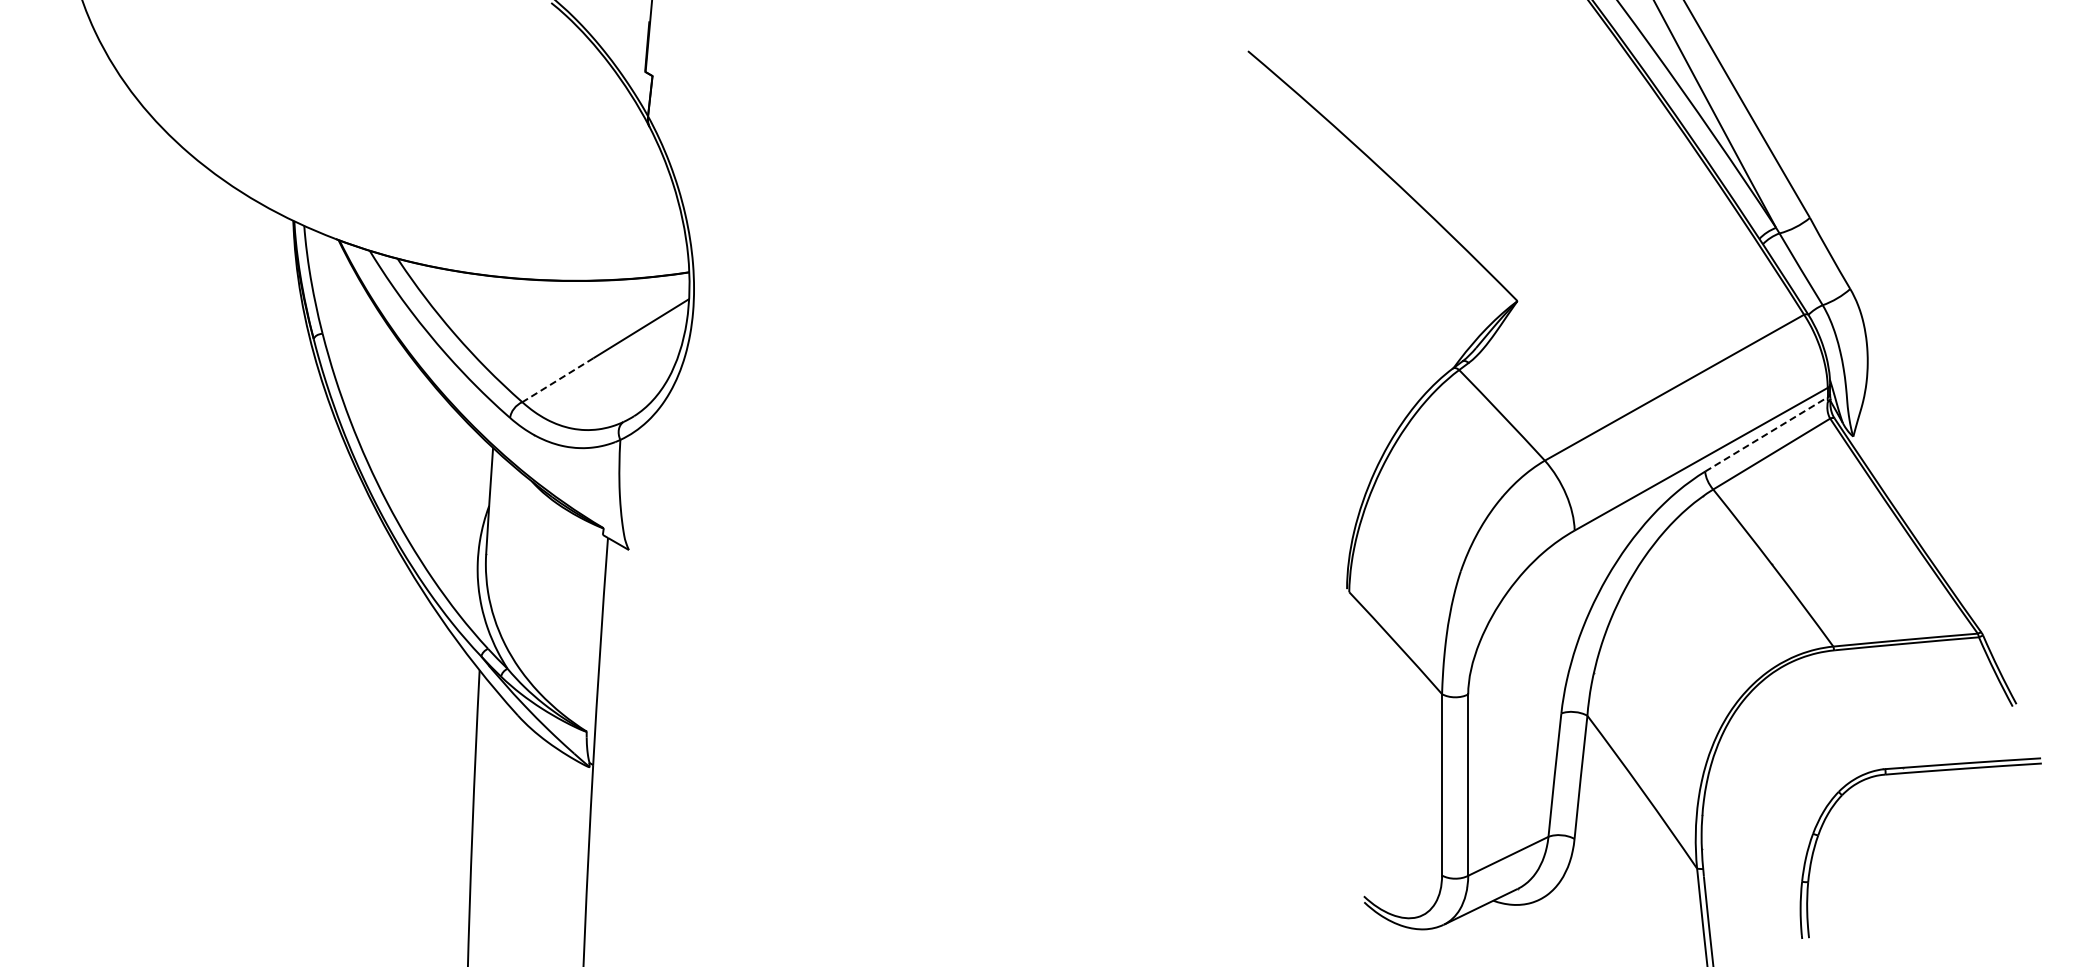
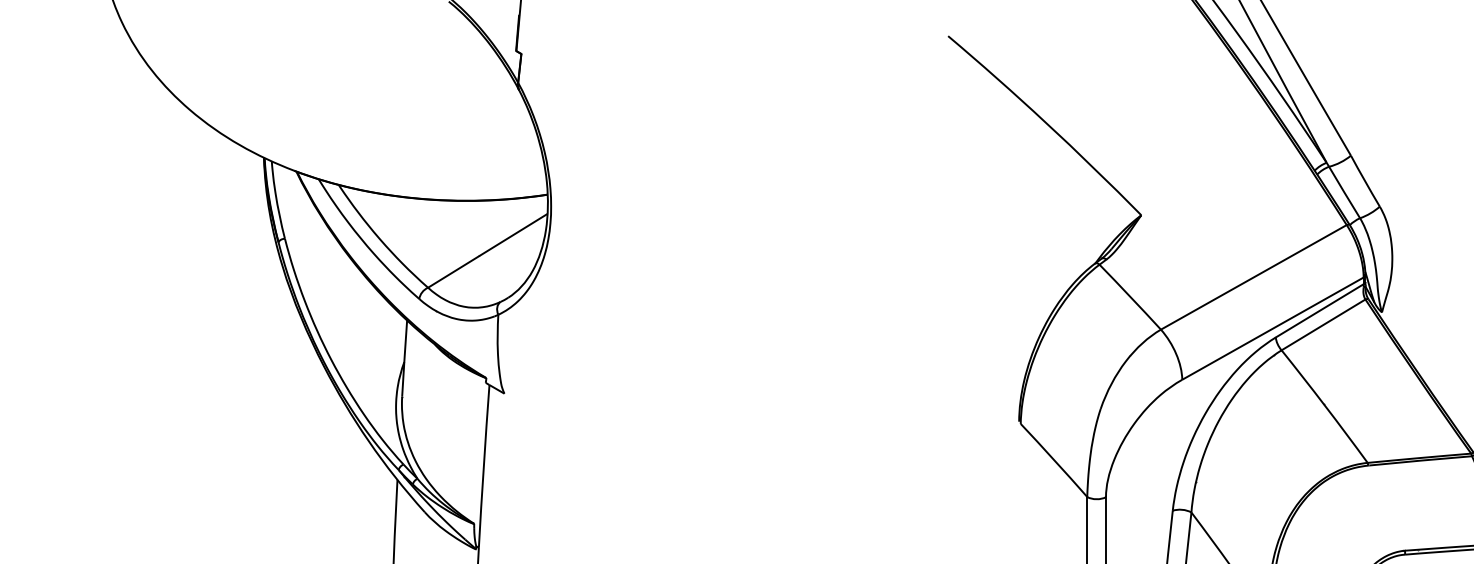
line: (557, 380) -> (453, 272), dashed -> solid
line: (1766, 434) -> (1319, 310), dashed -> solid

